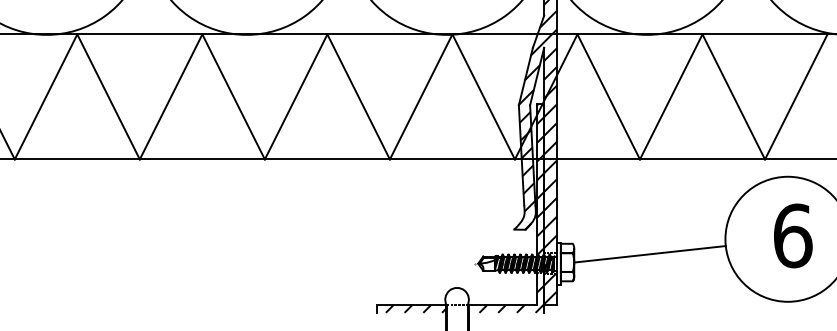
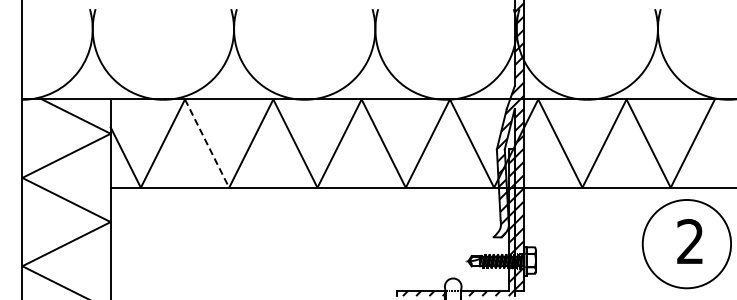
line: (109, 98) -> (207, 144), solid -> dashed
text: (793, 235) -> (690, 241), 6 -> 2
line: (650, 253) -> (589, 254), removed

